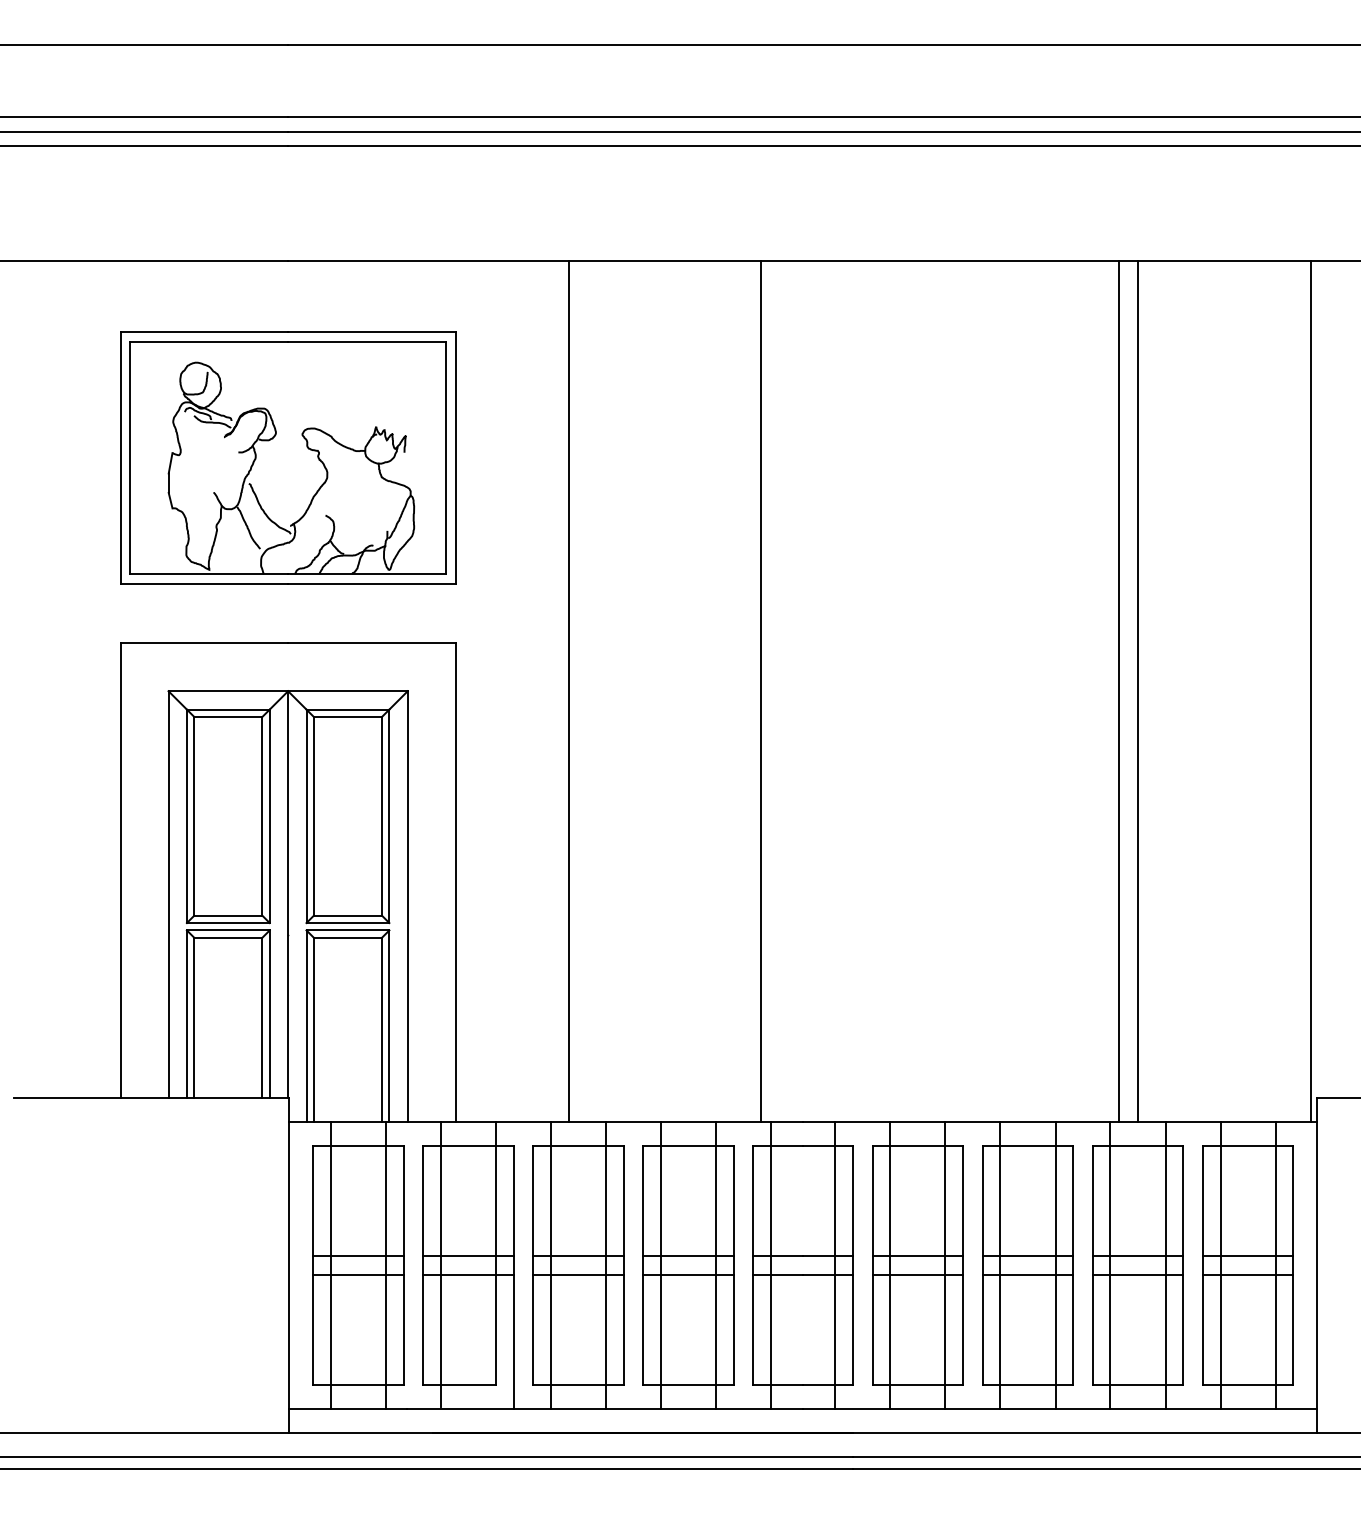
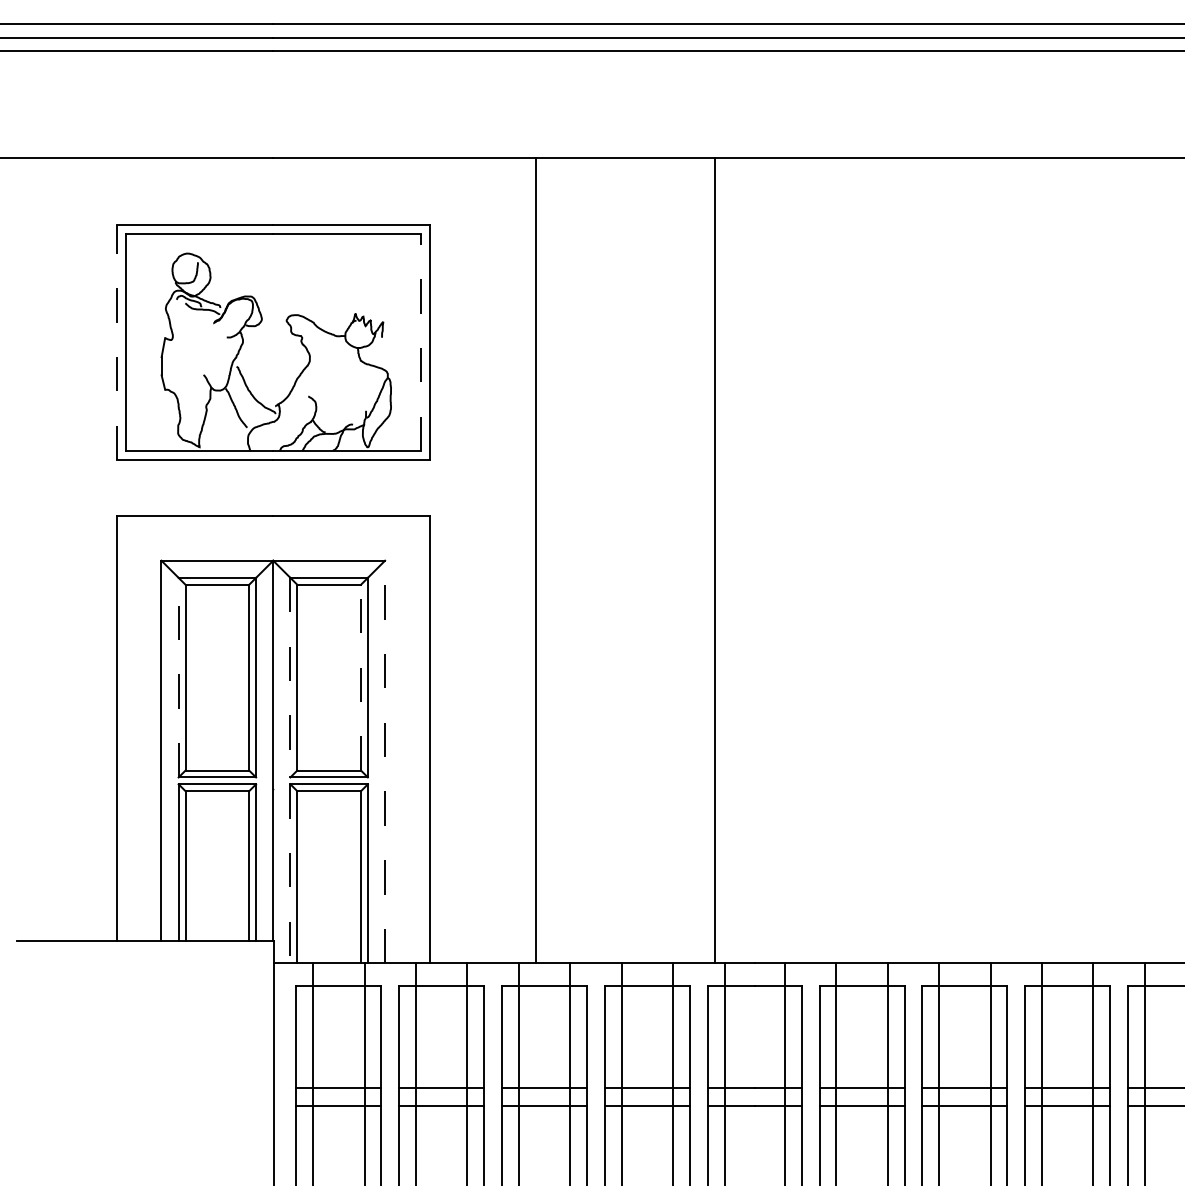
line: (446, 457) -> (421, 342), solid -> dashed
line: (120, 458) -> (116, 343), solid -> dashed
line: (1119, 690) -> (1050, 560), removed
line: (1138, 690) -> (1068, 560), removed
line: (382, 815) -> (361, 676), solid -> dashed
line: (186, 816) -> (178, 677), solid -> dashed
line: (306, 816) -> (290, 677), solid -> dashed
line: (407, 905) -> (384, 761), solid -> dashed
line: (306, 1026) -> (290, 874), solid -> dashed

